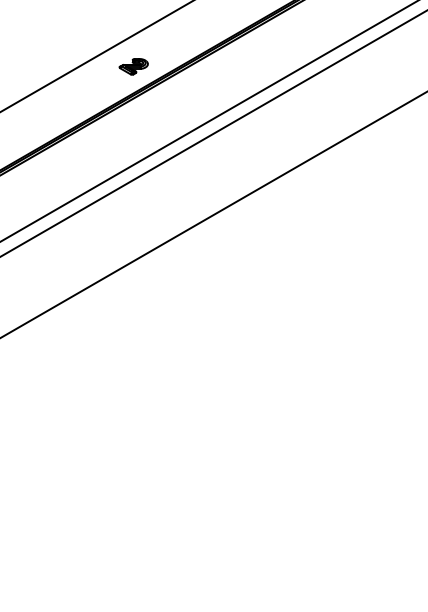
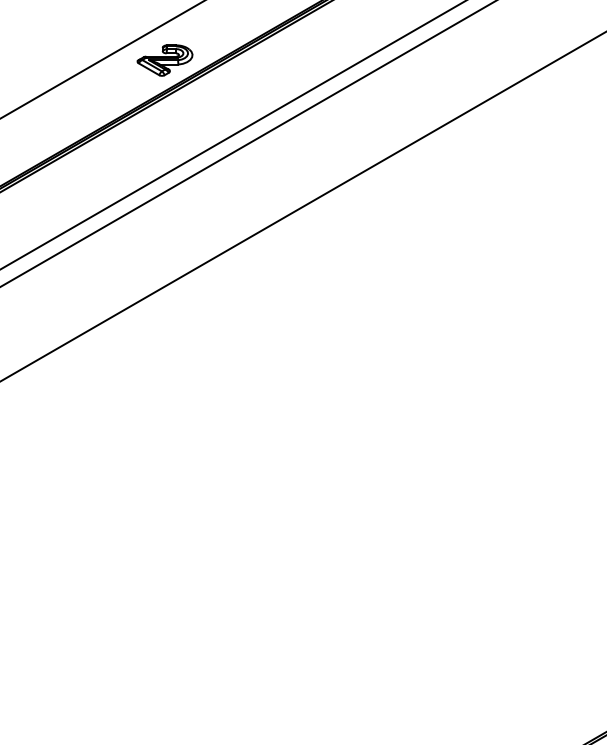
part: (133, 66) -> (164, 60), size x1.67

